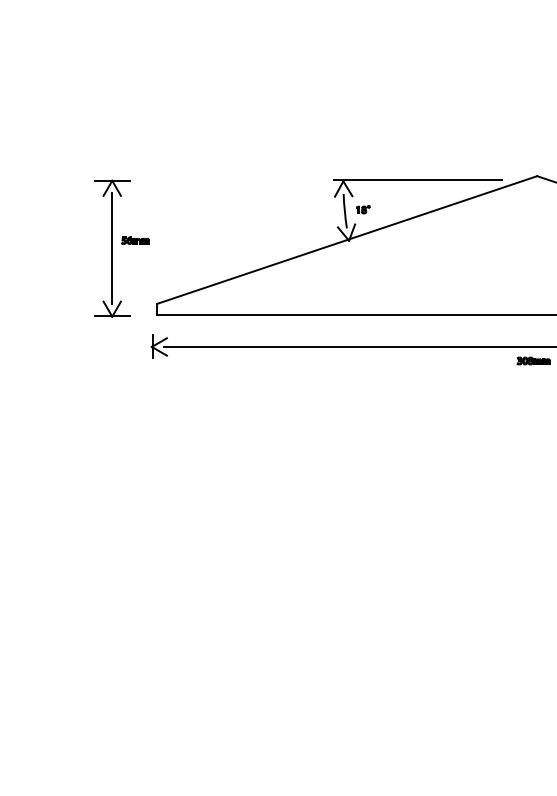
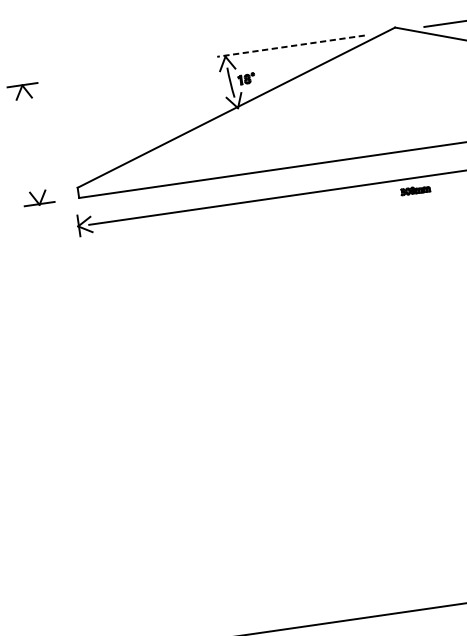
line: (417, 180) -> (290, 46), solid -> dashed
part: (363, 209) -> (246, 78), size x1.4
part: (135, 240) -> (50, 134), removed
line: (112, 248) -> (31, 144), removed

